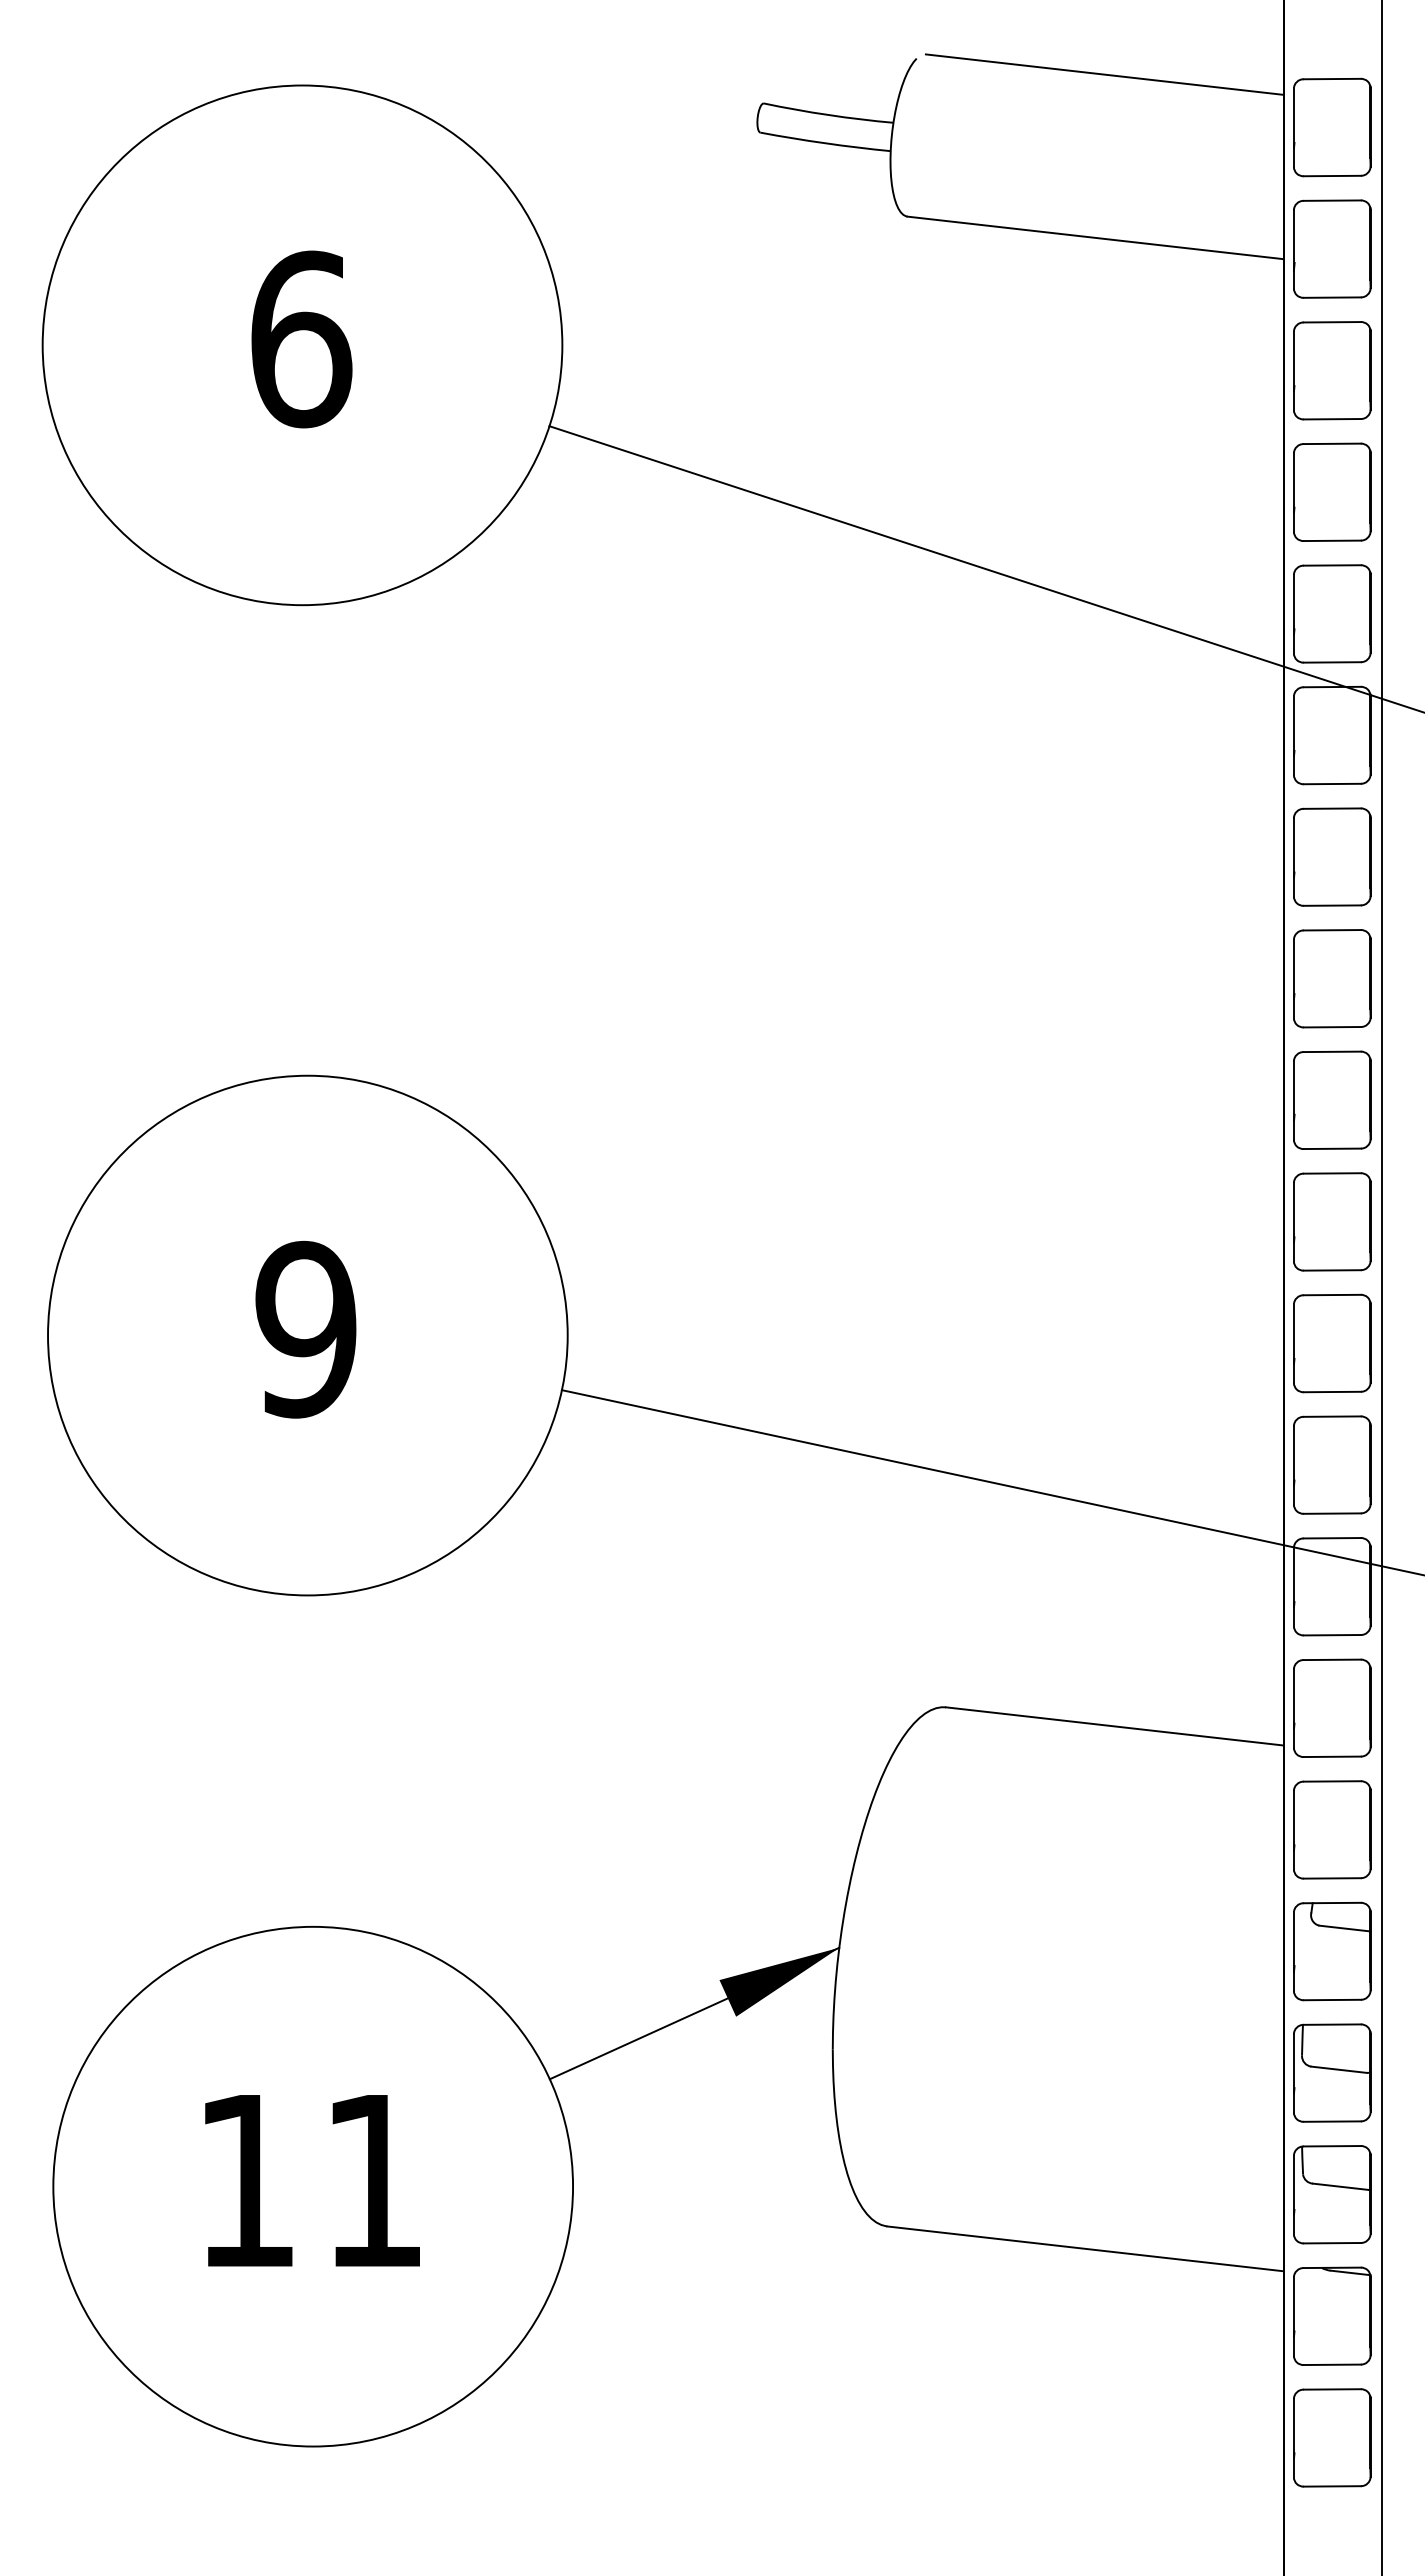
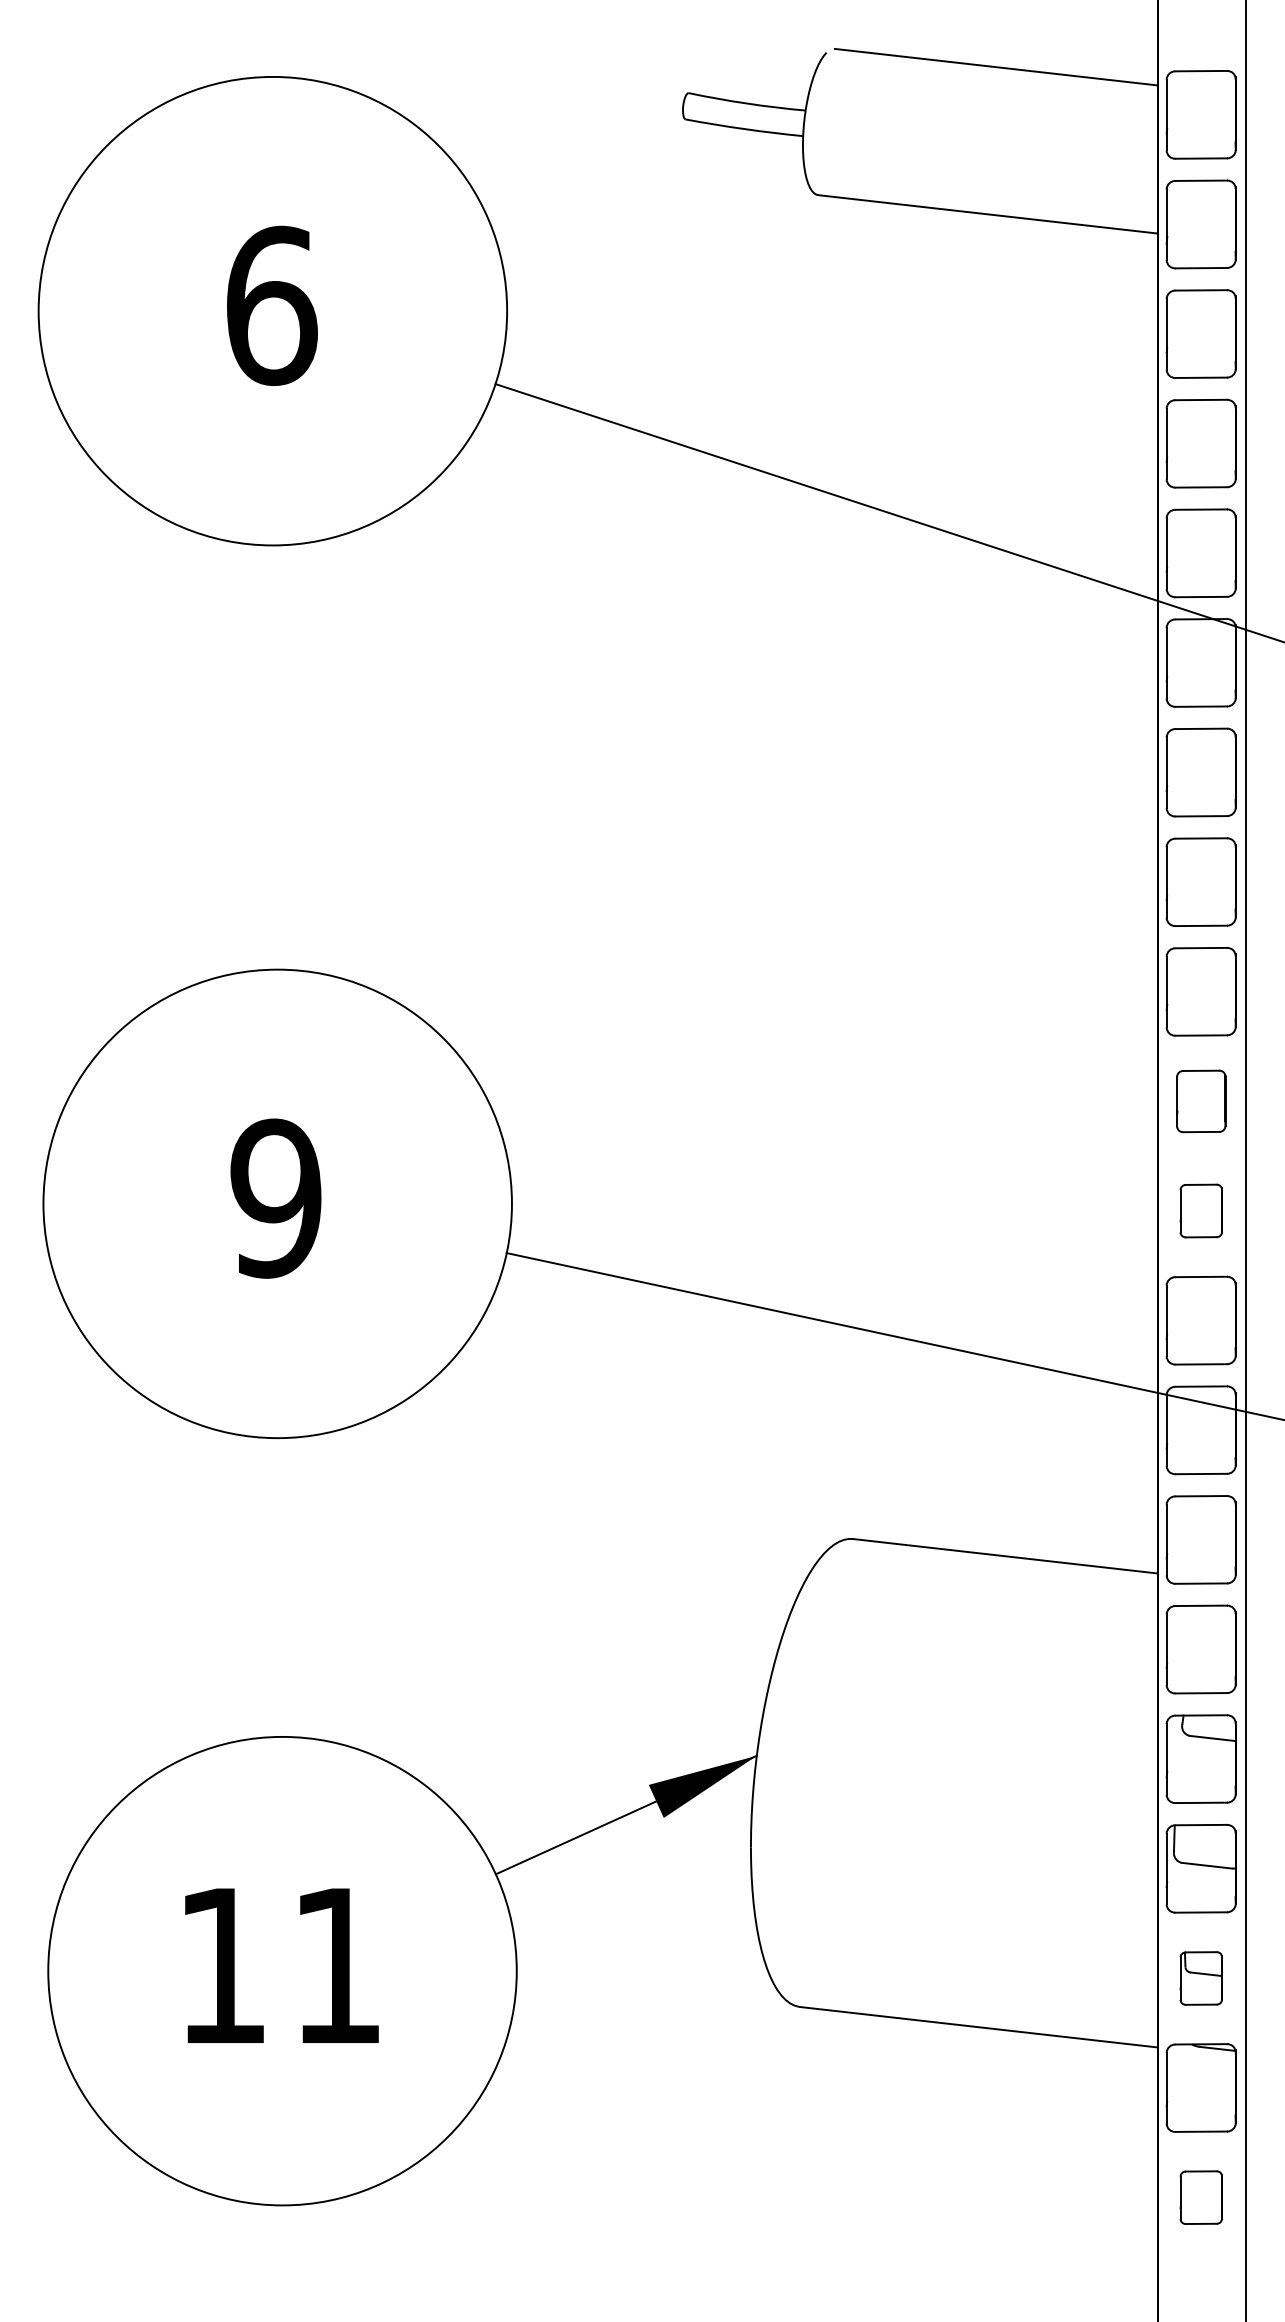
part: (1332, 1221) -> (1201, 1101), size x0.7
part: (1332, 1343) -> (1201, 1211), size x0.6
part: (1332, 2194) -> (1201, 1978), size x0.6
part: (1332, 2437) -> (1201, 2197), size x0.6

